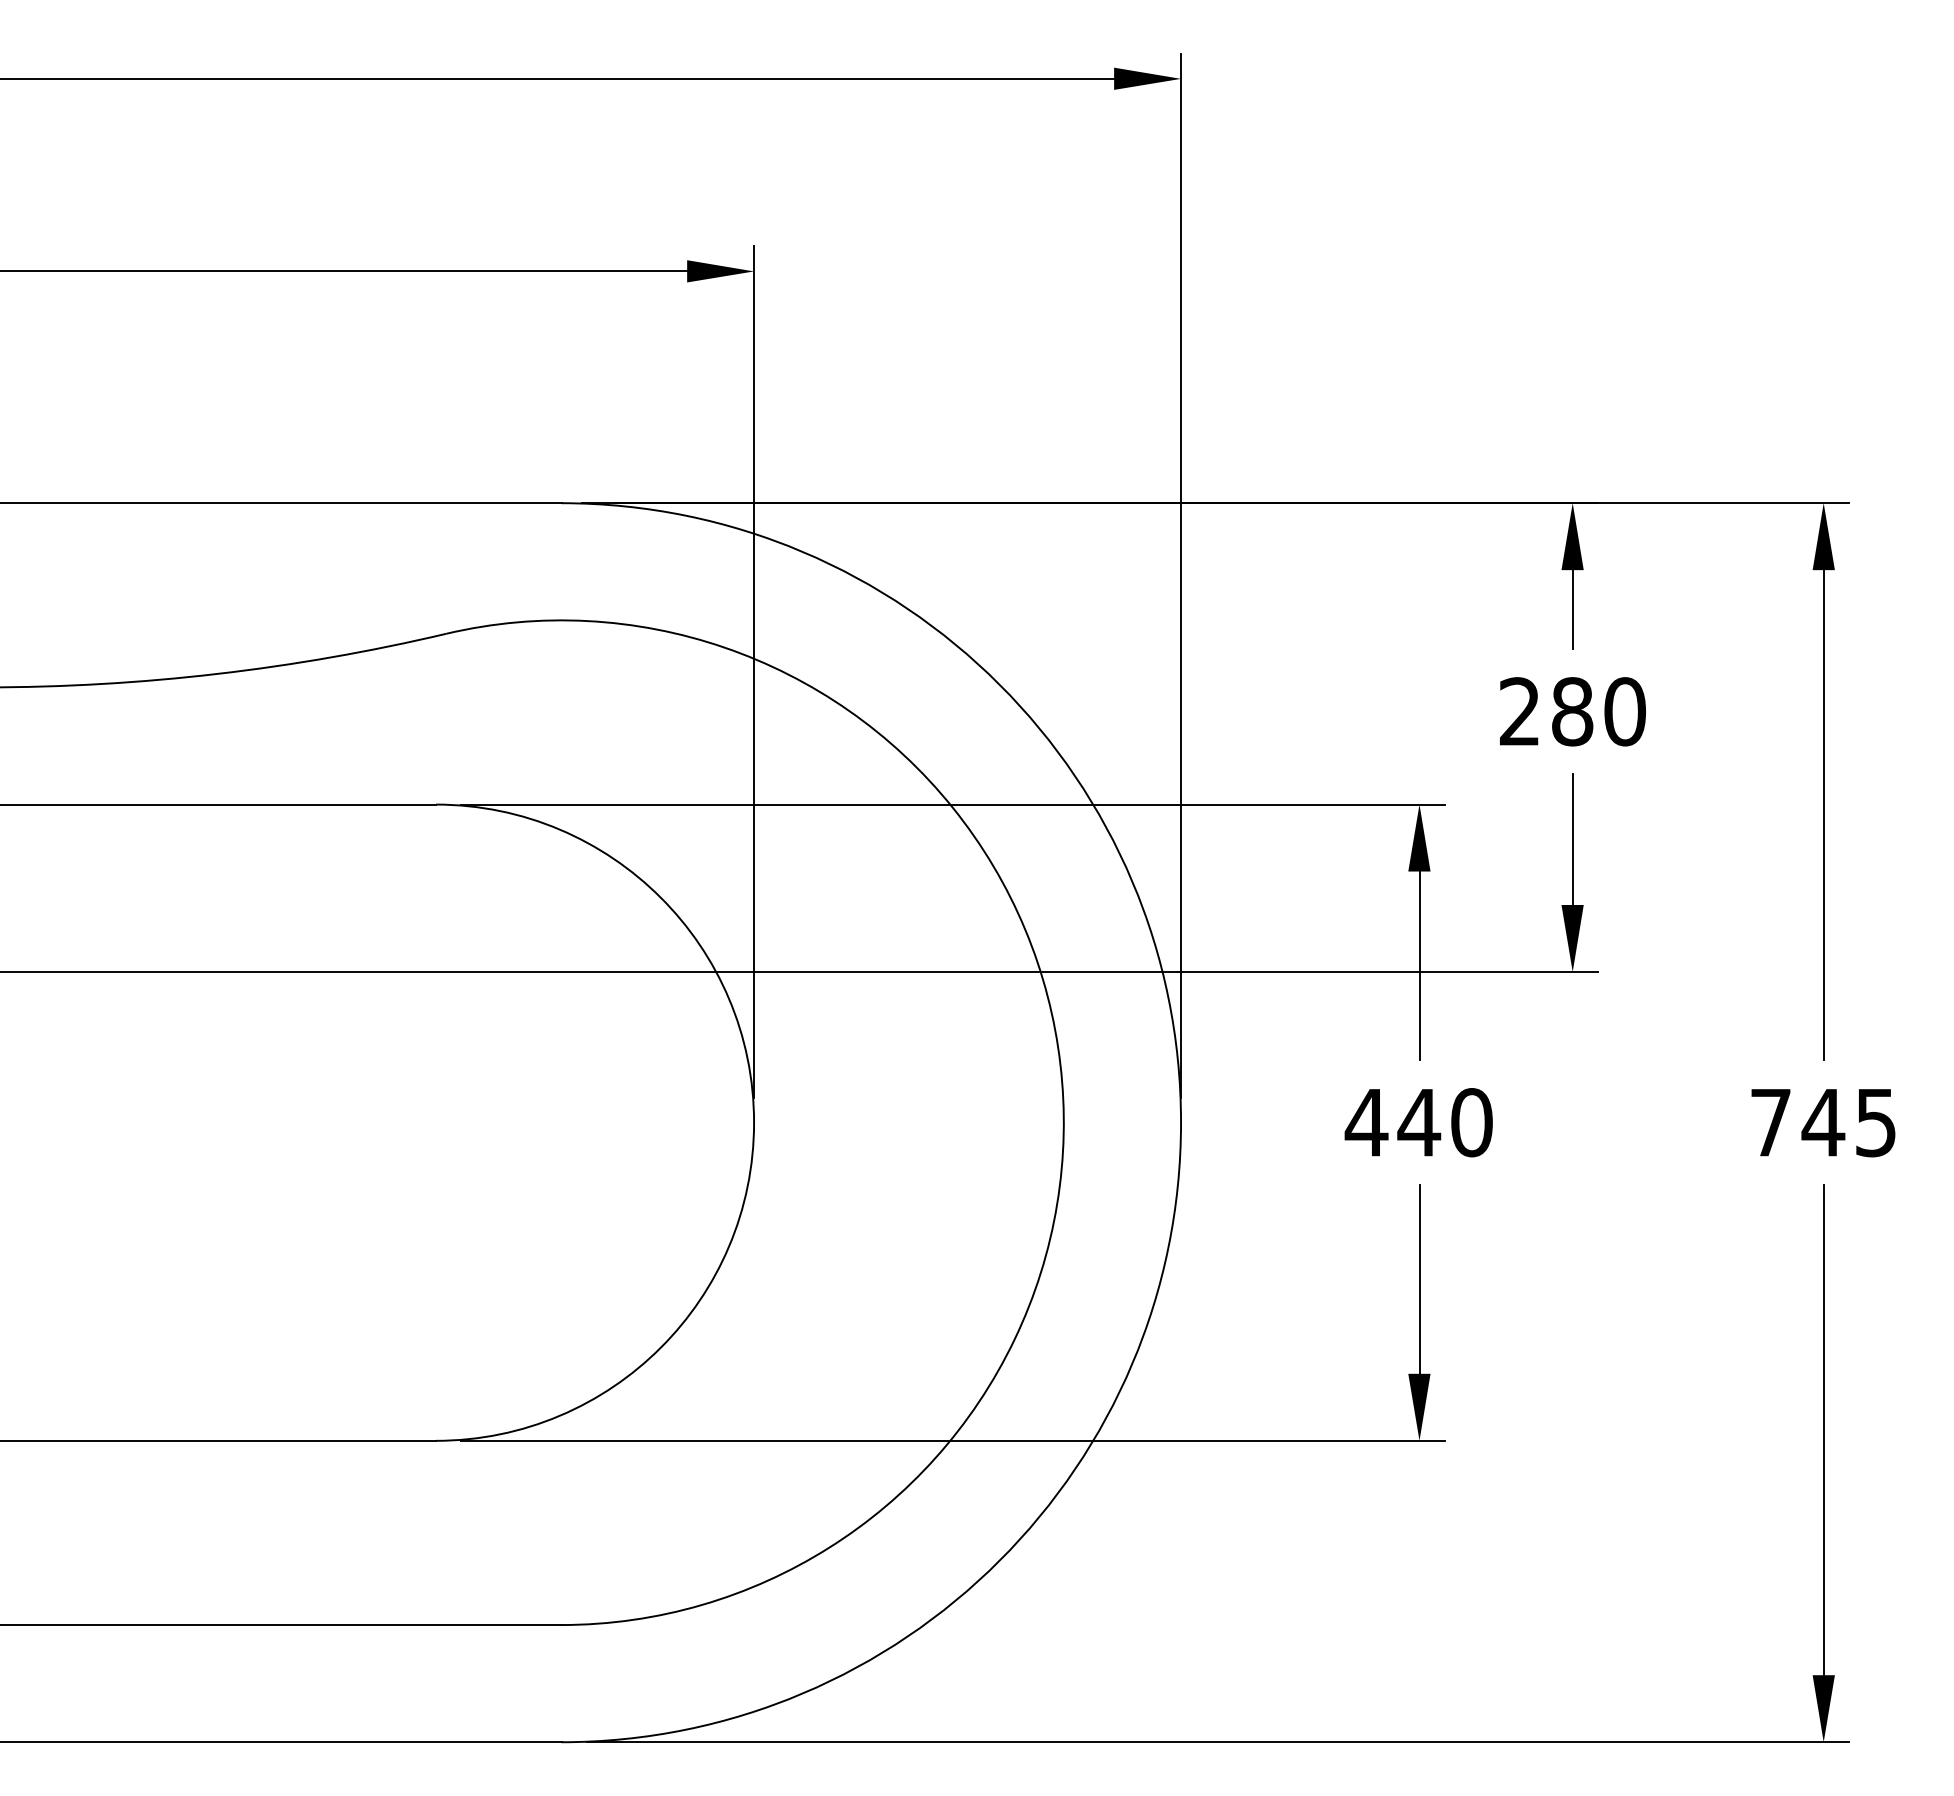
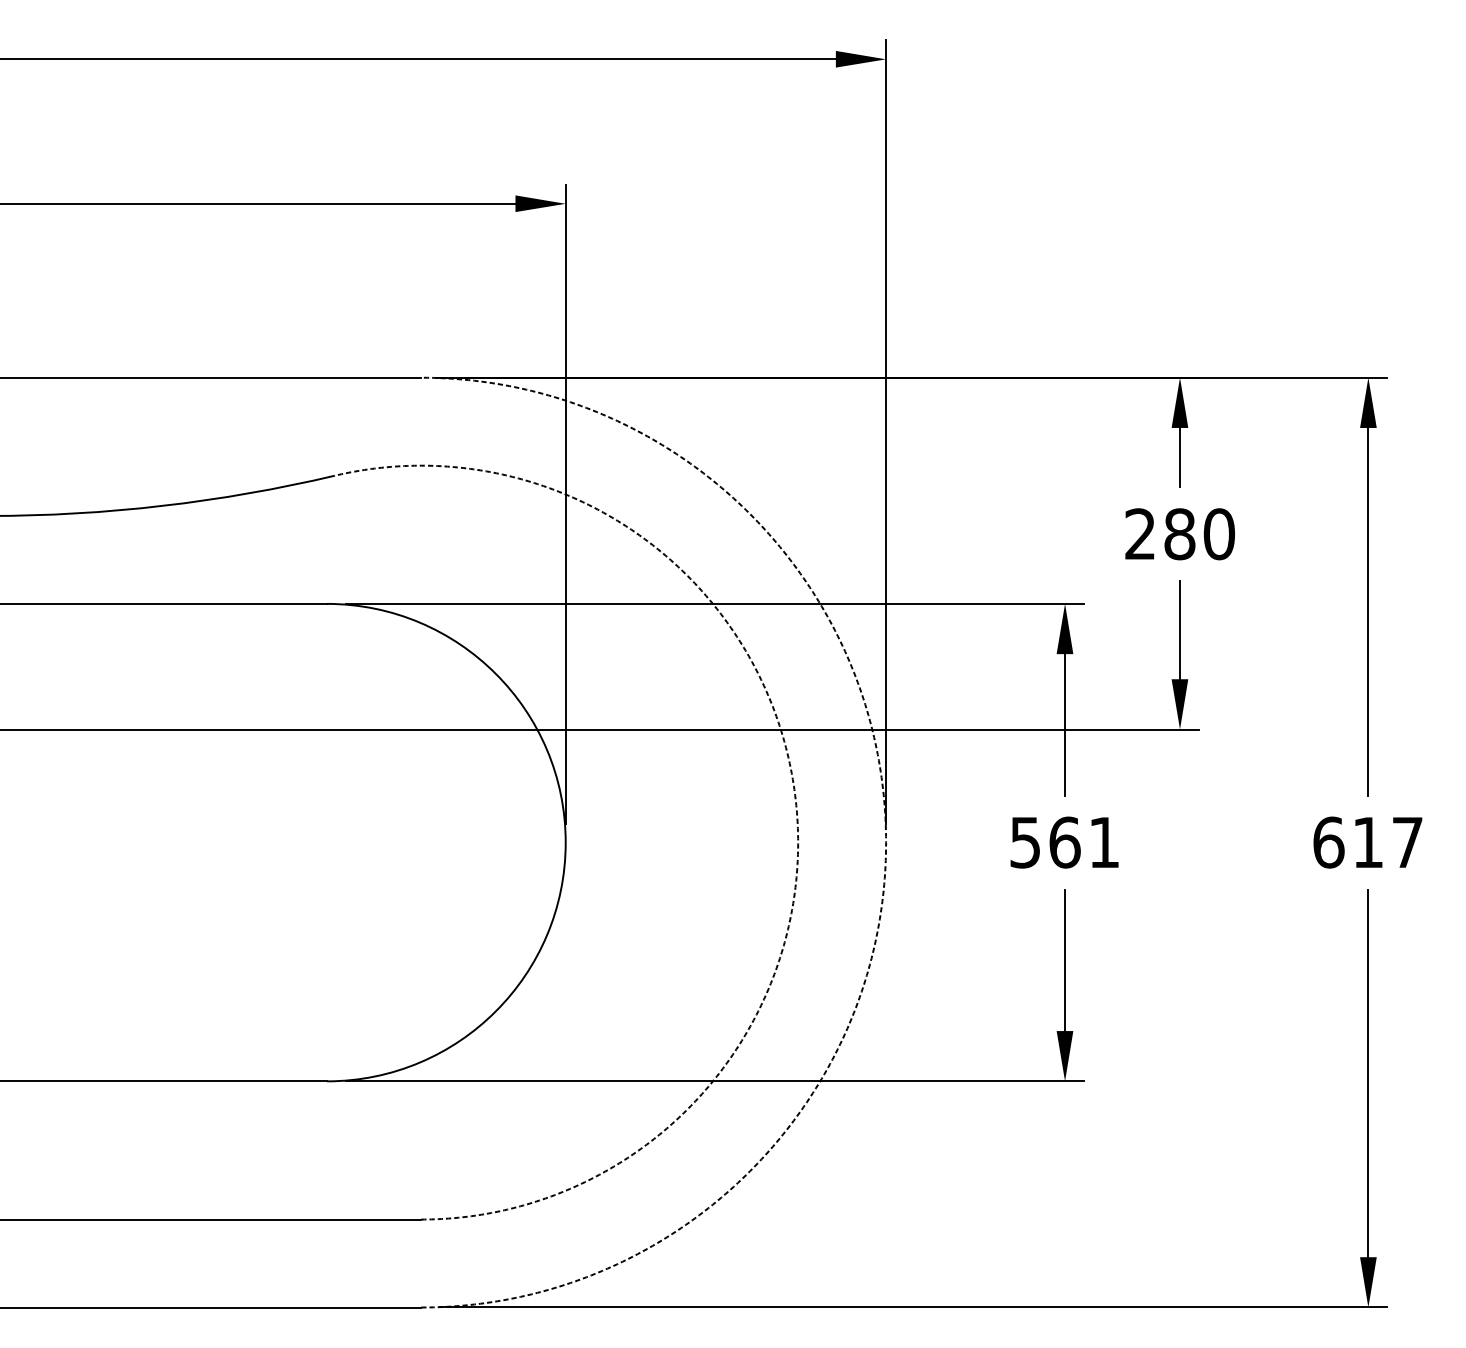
arc: (1060, 1064) -> (795, 798), solid -> dashed
arc: (1181, 1122) -> (886, 842), solid -> dashed
text: (1418, 1122) -> (1064, 842), 440 -> 561
text: (1822, 1122) -> (1367, 842), 745 -> 617

